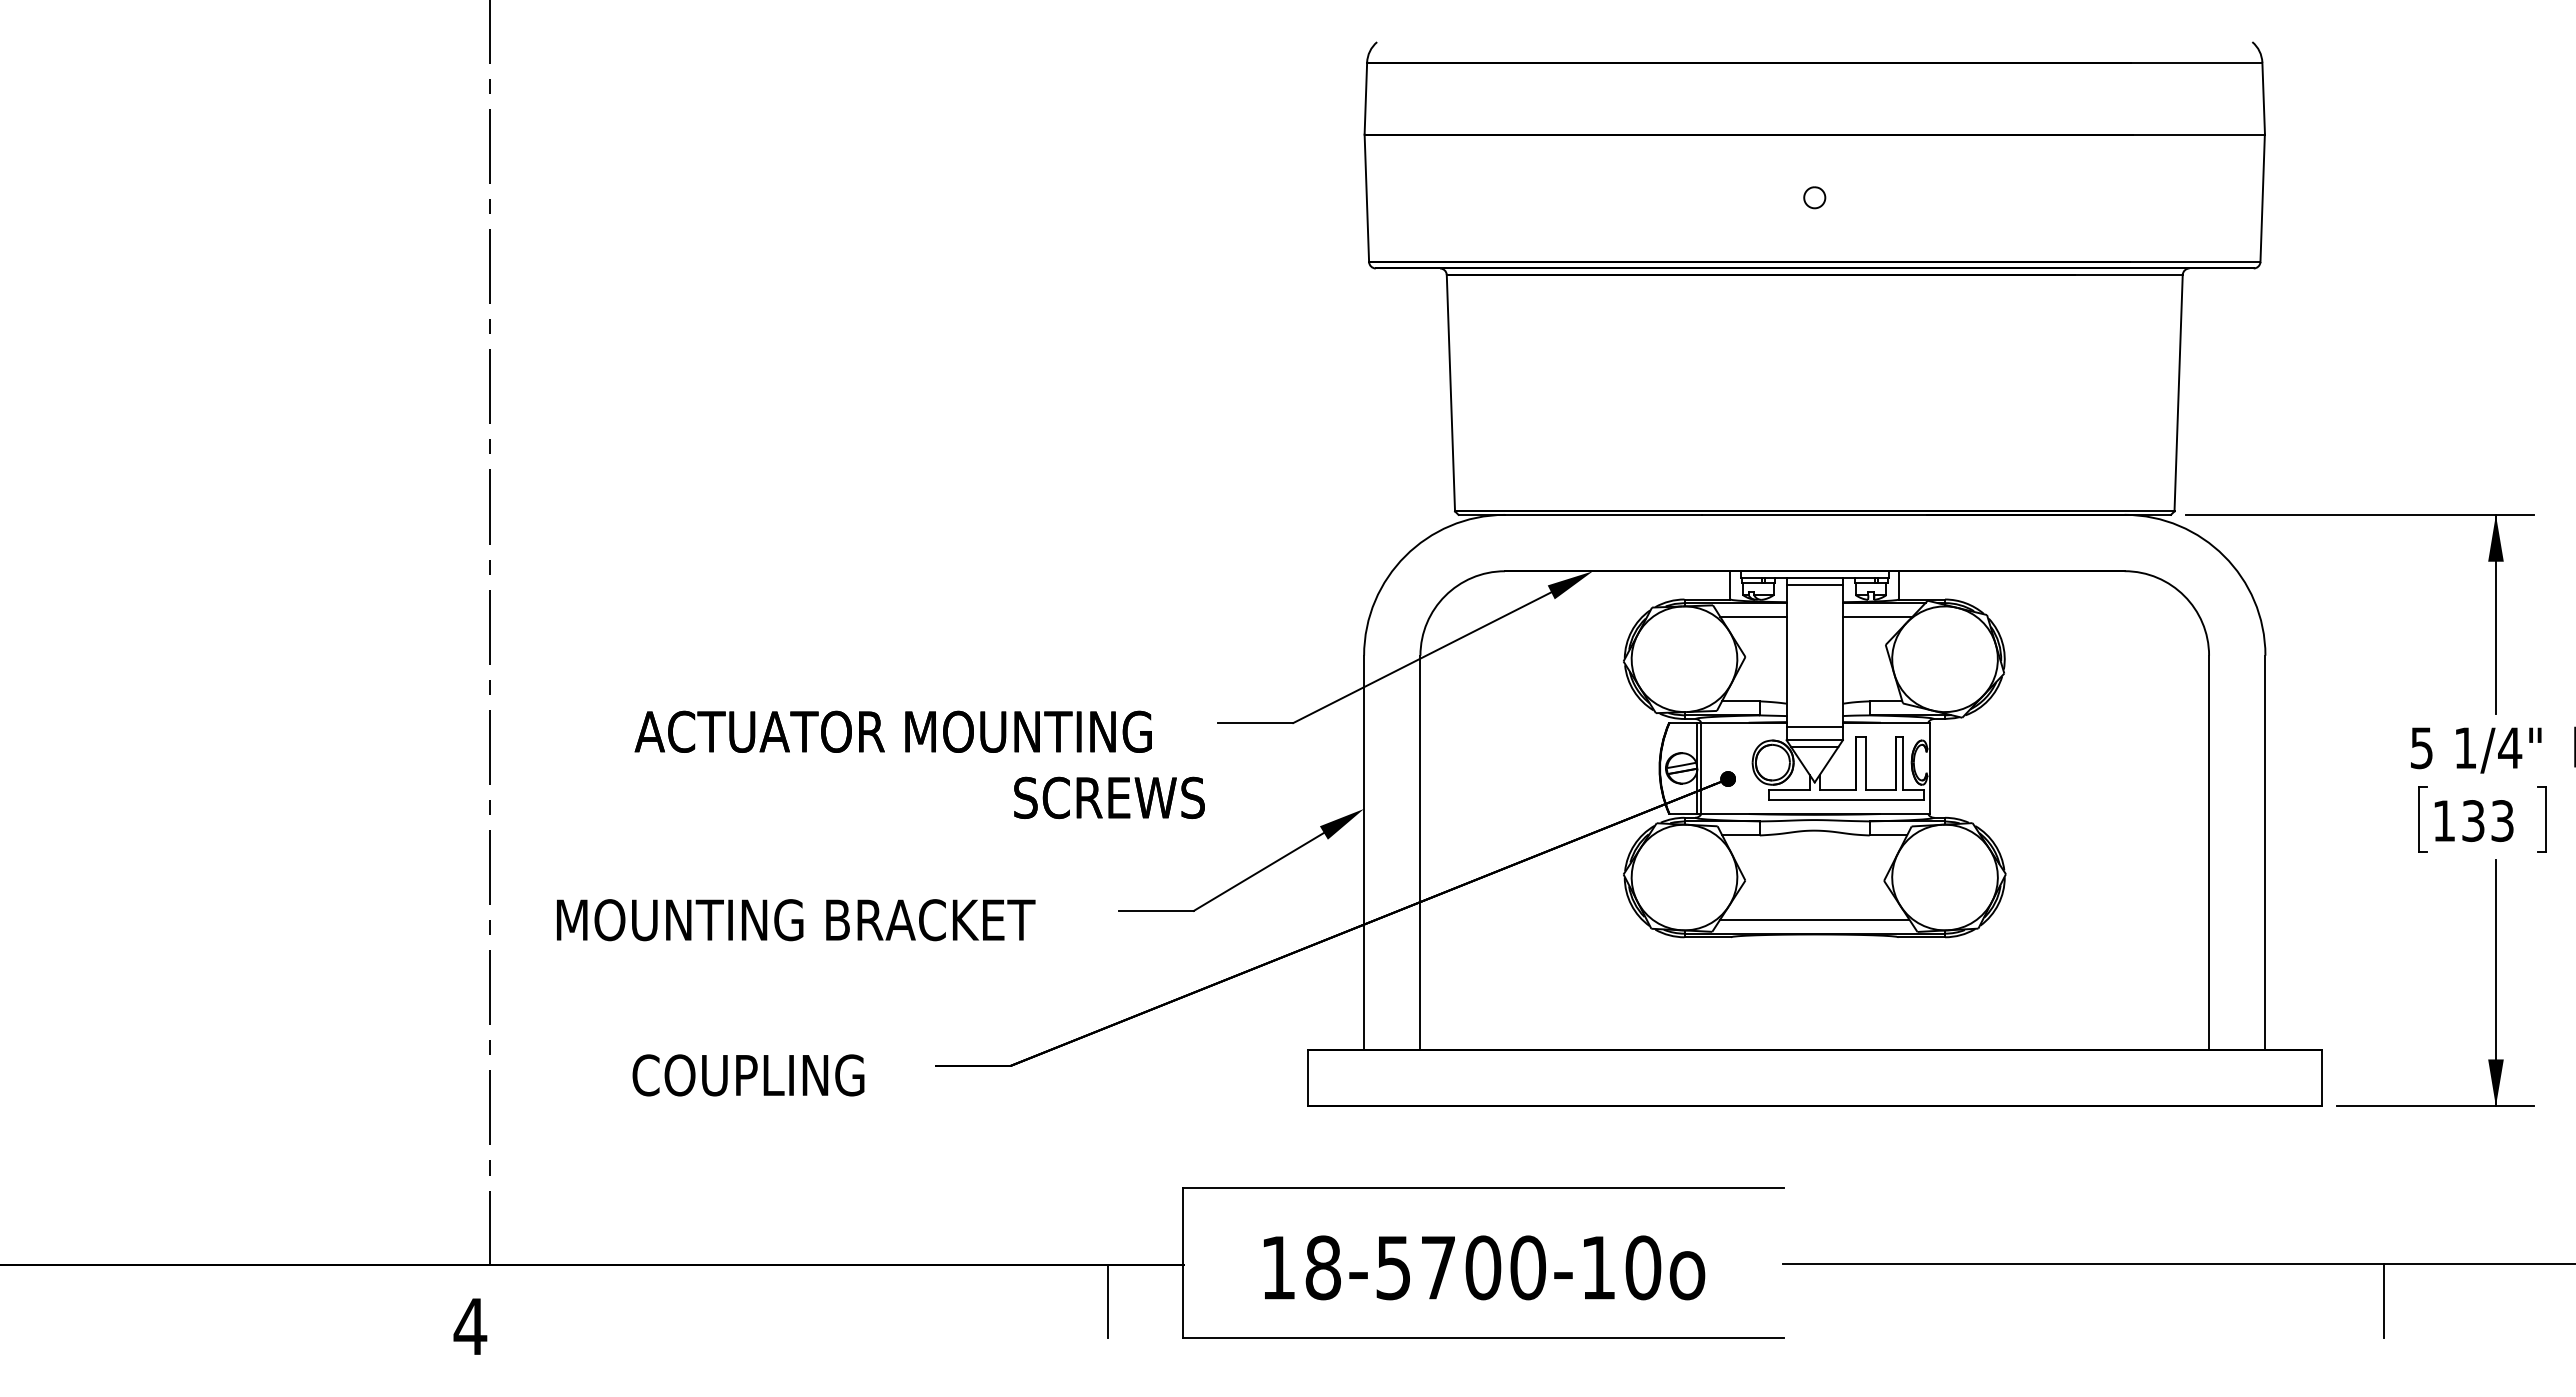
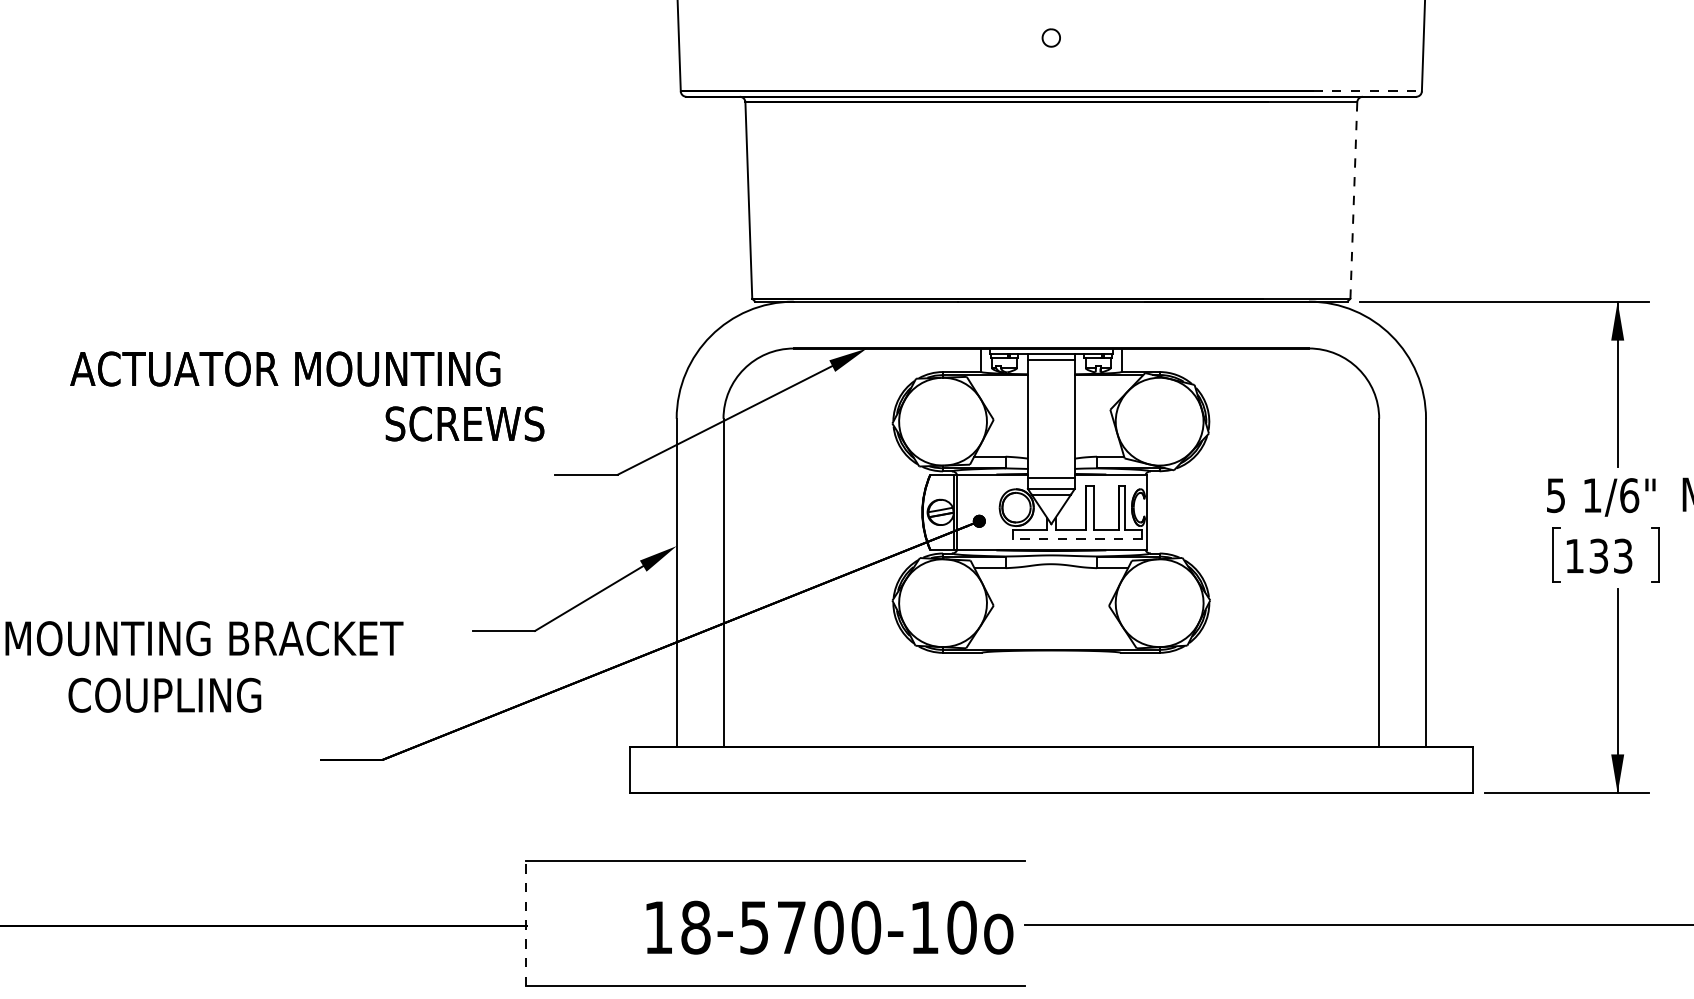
line: (2195, 261) -> (1367, 91), solid -> dashed
line: (2178, 392) -> (1353, 199), solid -> dashed
line: (1753, 617) -> (1000, 386), removed
line: (1877, 617) -> (1103, 386), removed
text: (2510, 748) -> (1629, 495), 1/4" -> 1/6"
text: (919, 764) -> (307, 396), moved
line: (1846, 800) -> (1077, 539), solid -> dashed
line: (1814, 919) -> (1051, 638), removed
text: (748, 1075) -> (164, 695), moved
line: (1182, 1262) -> (525, 923), solid -> dashed
text: (1484, 1267) -> (829, 927), moved
line: (2384, 1300) -> (1525, 954), removed
line: (1107, 1301) -> (463, 955), removed

